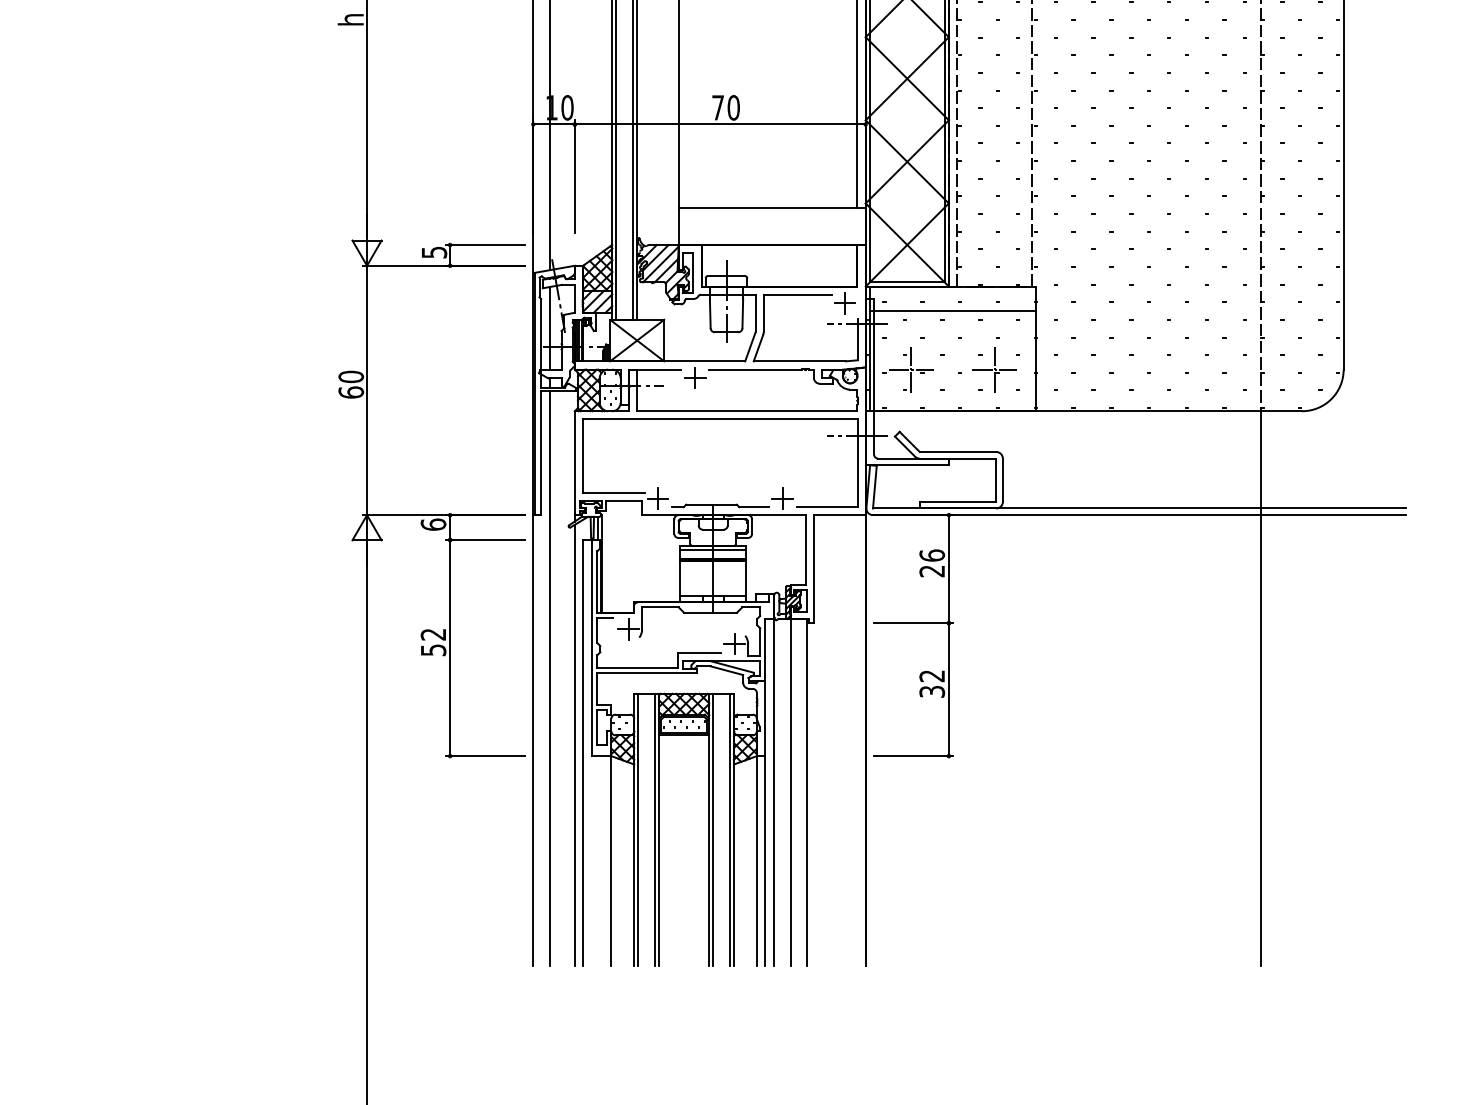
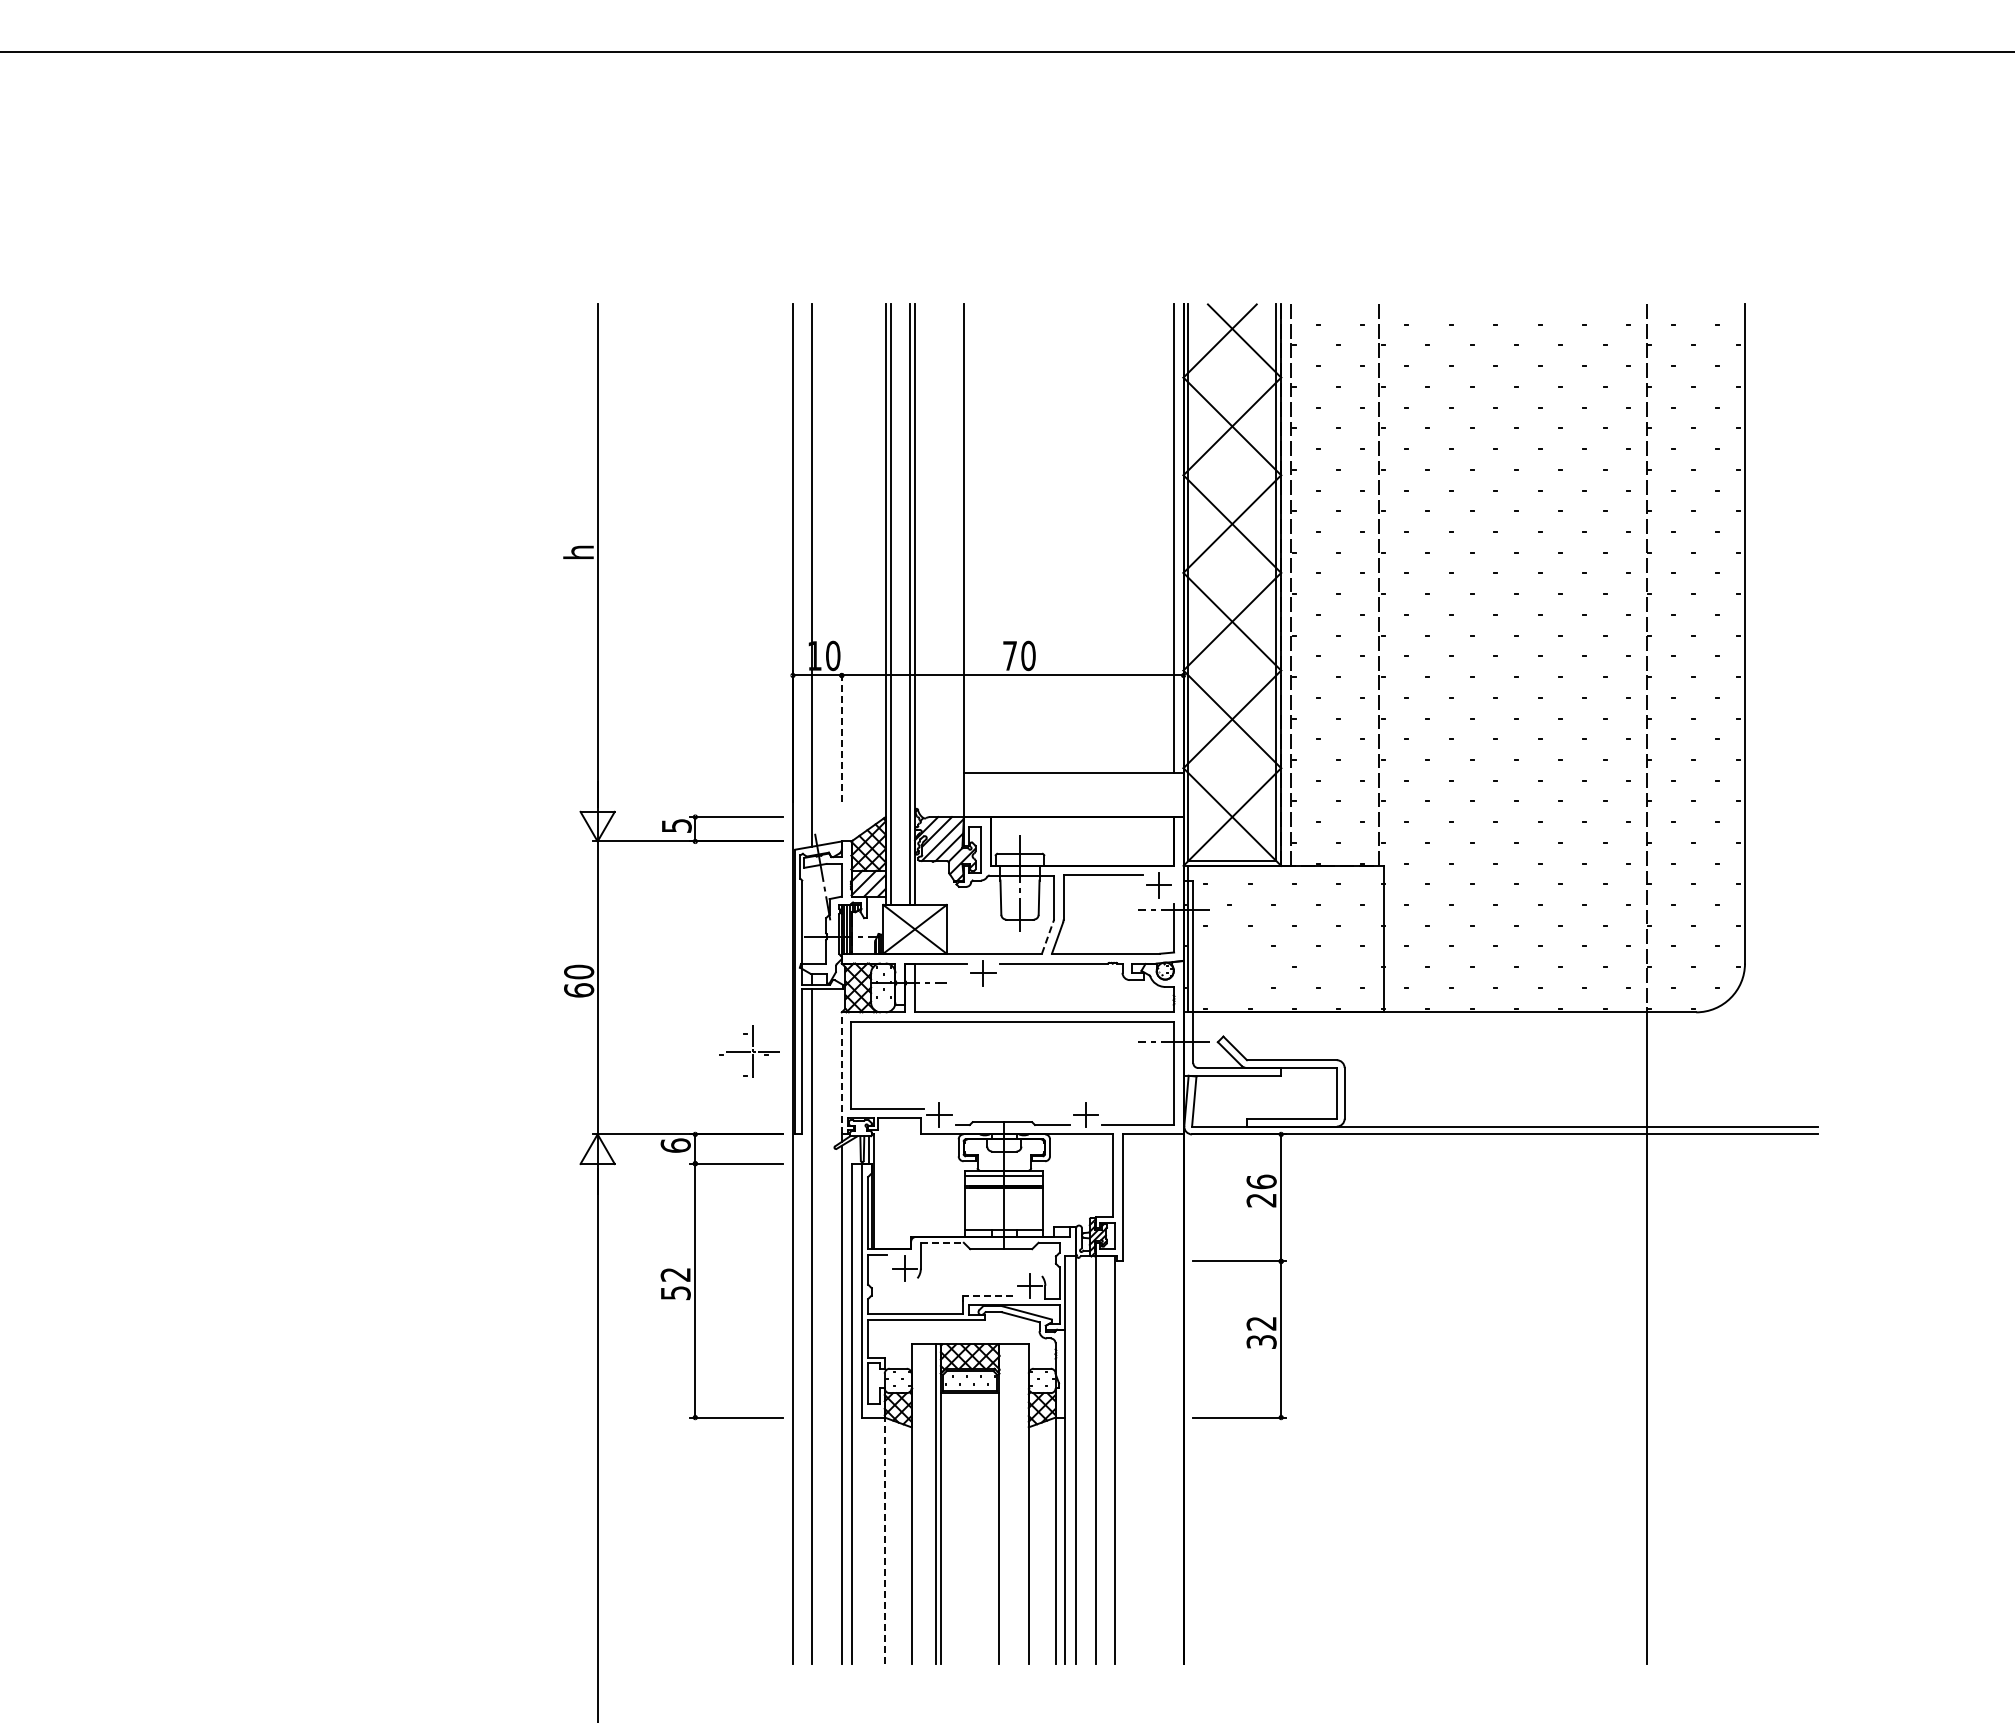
line: (574, 176) -> (841, 736), solid -> dashed
line: (952, 311) -> (1285, 895), removed
line: (549, 328) -> (812, 915), removed
line: (750, 346) -> (1048, 936), solid -> dashed
part: (908, 369) -> (749, 1051), moved
part: (994, 369) -> (1334, 963), removed
line: (574, 462) -> (841, 1072), solid -> dashed
line: (660, 607) -> (942, 1242), solid -> dashed
line: (698, 652) -> (987, 1295), solid -> dashed
line: (638, 830) -> (916, 1504), removed
line: (713, 830) -> (1004, 1504), removed
line: (729, 830) -> (1023, 1504), removed
line: (611, 860) -> (884, 1540), solid -> dashed

